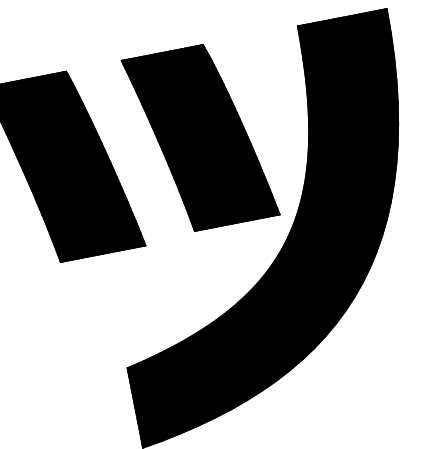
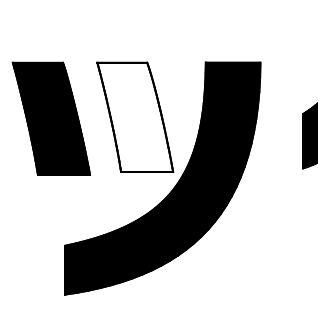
fill: (200, 136) -> (135, 116), removed

